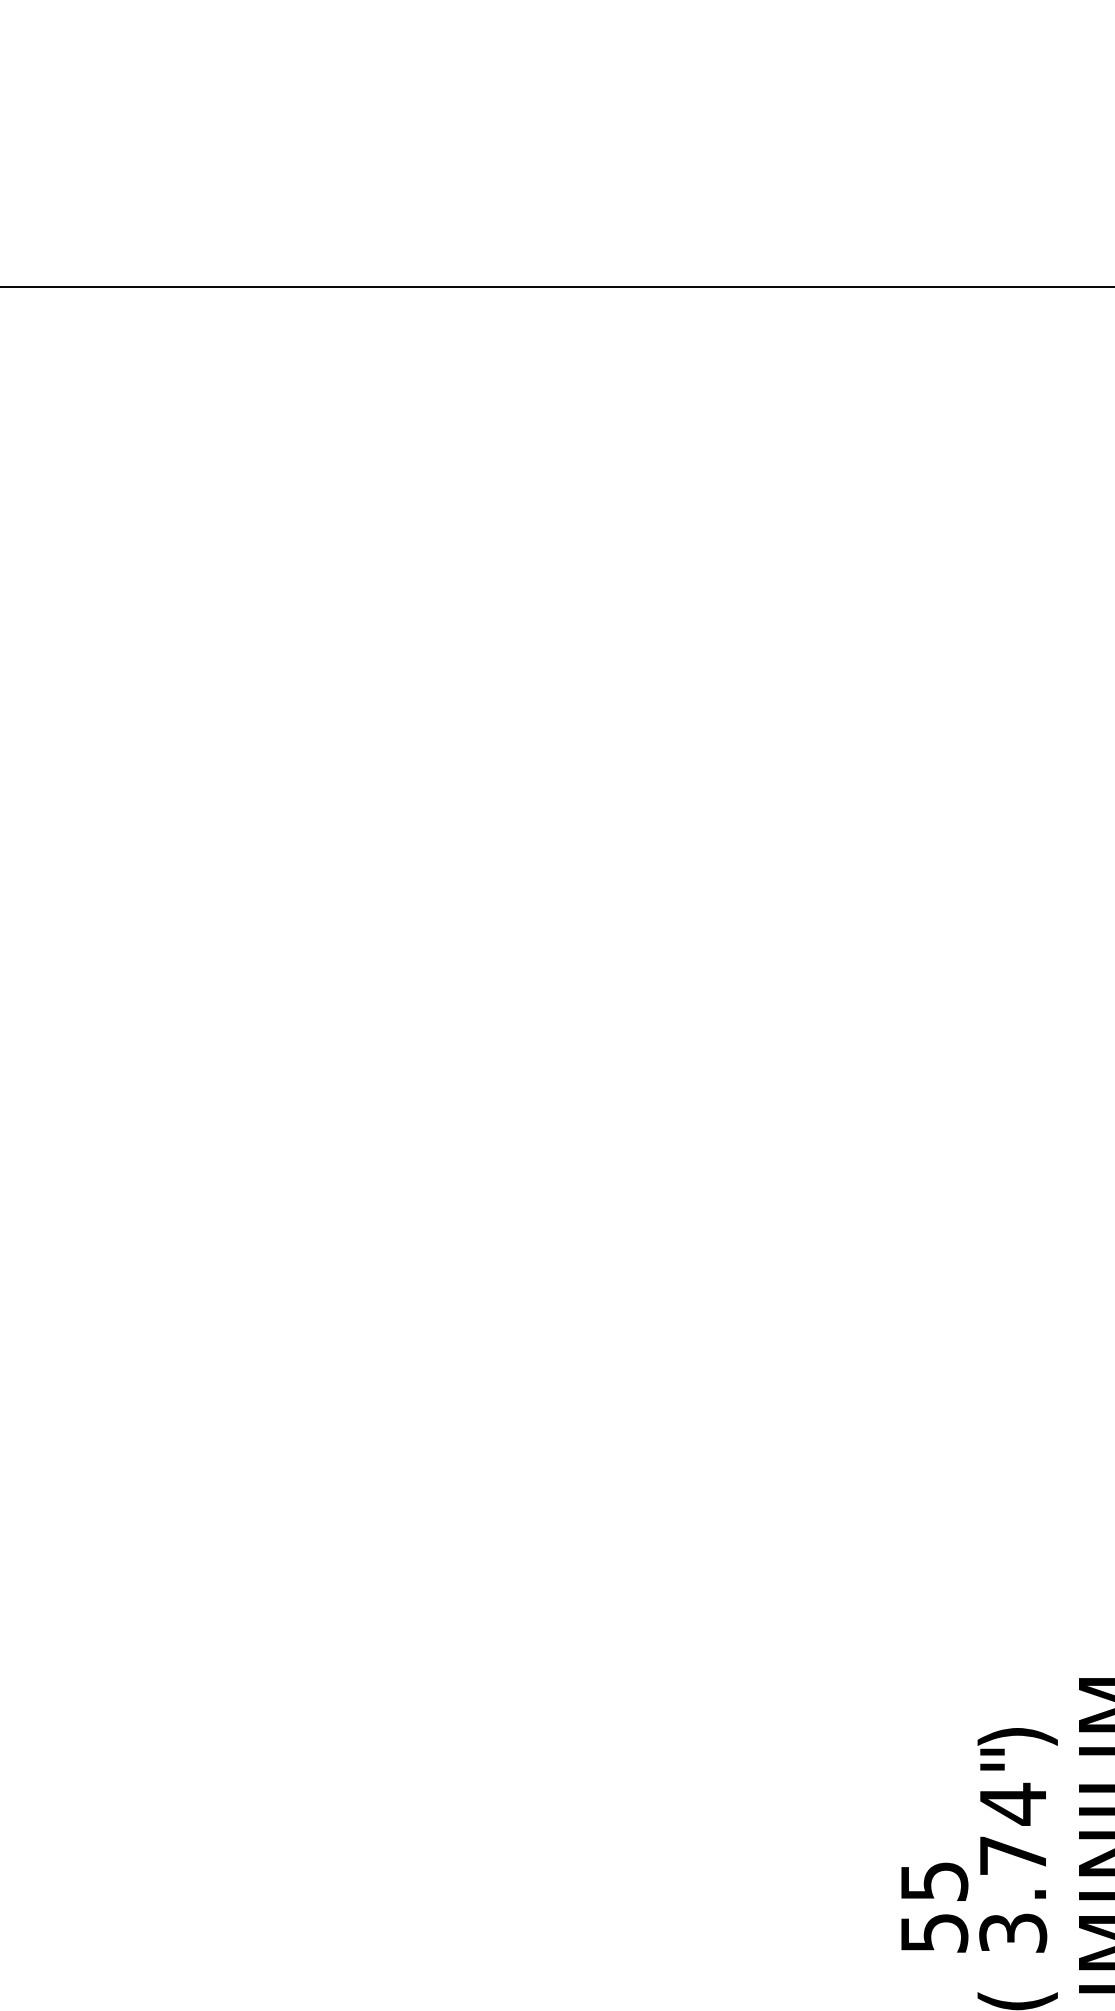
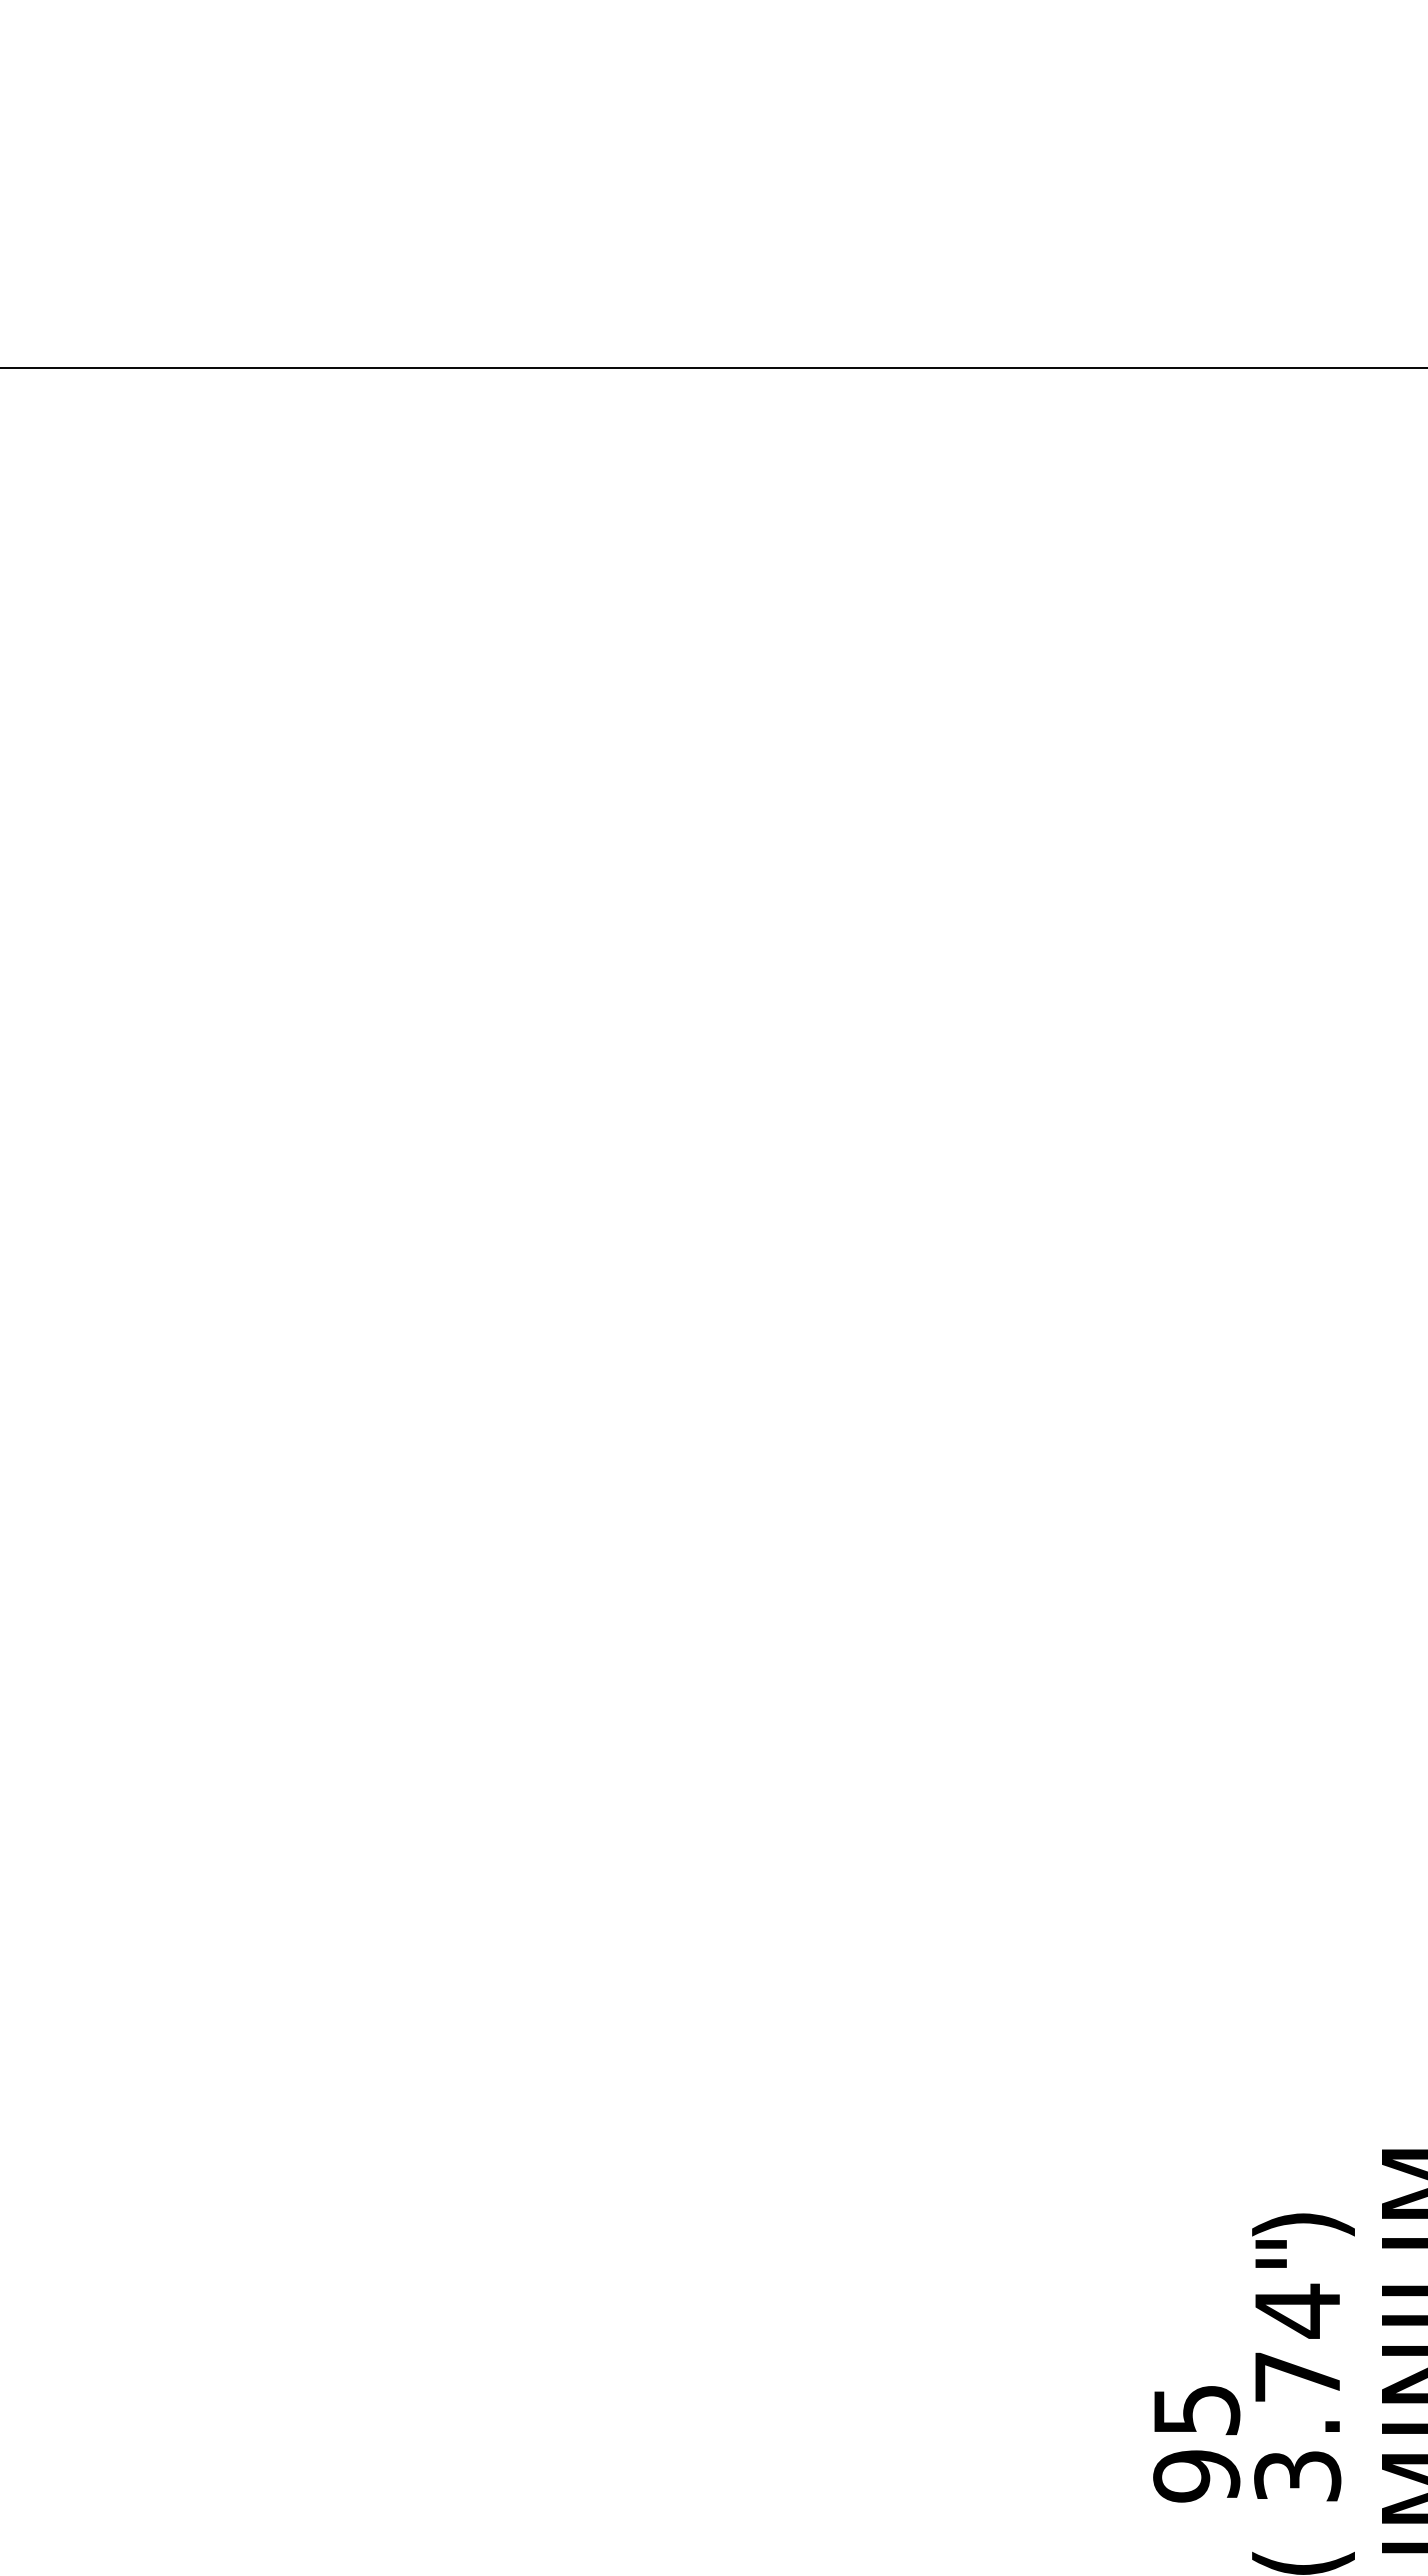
text: (934, 1933) -> (1196, 2476), 55 -> 95

